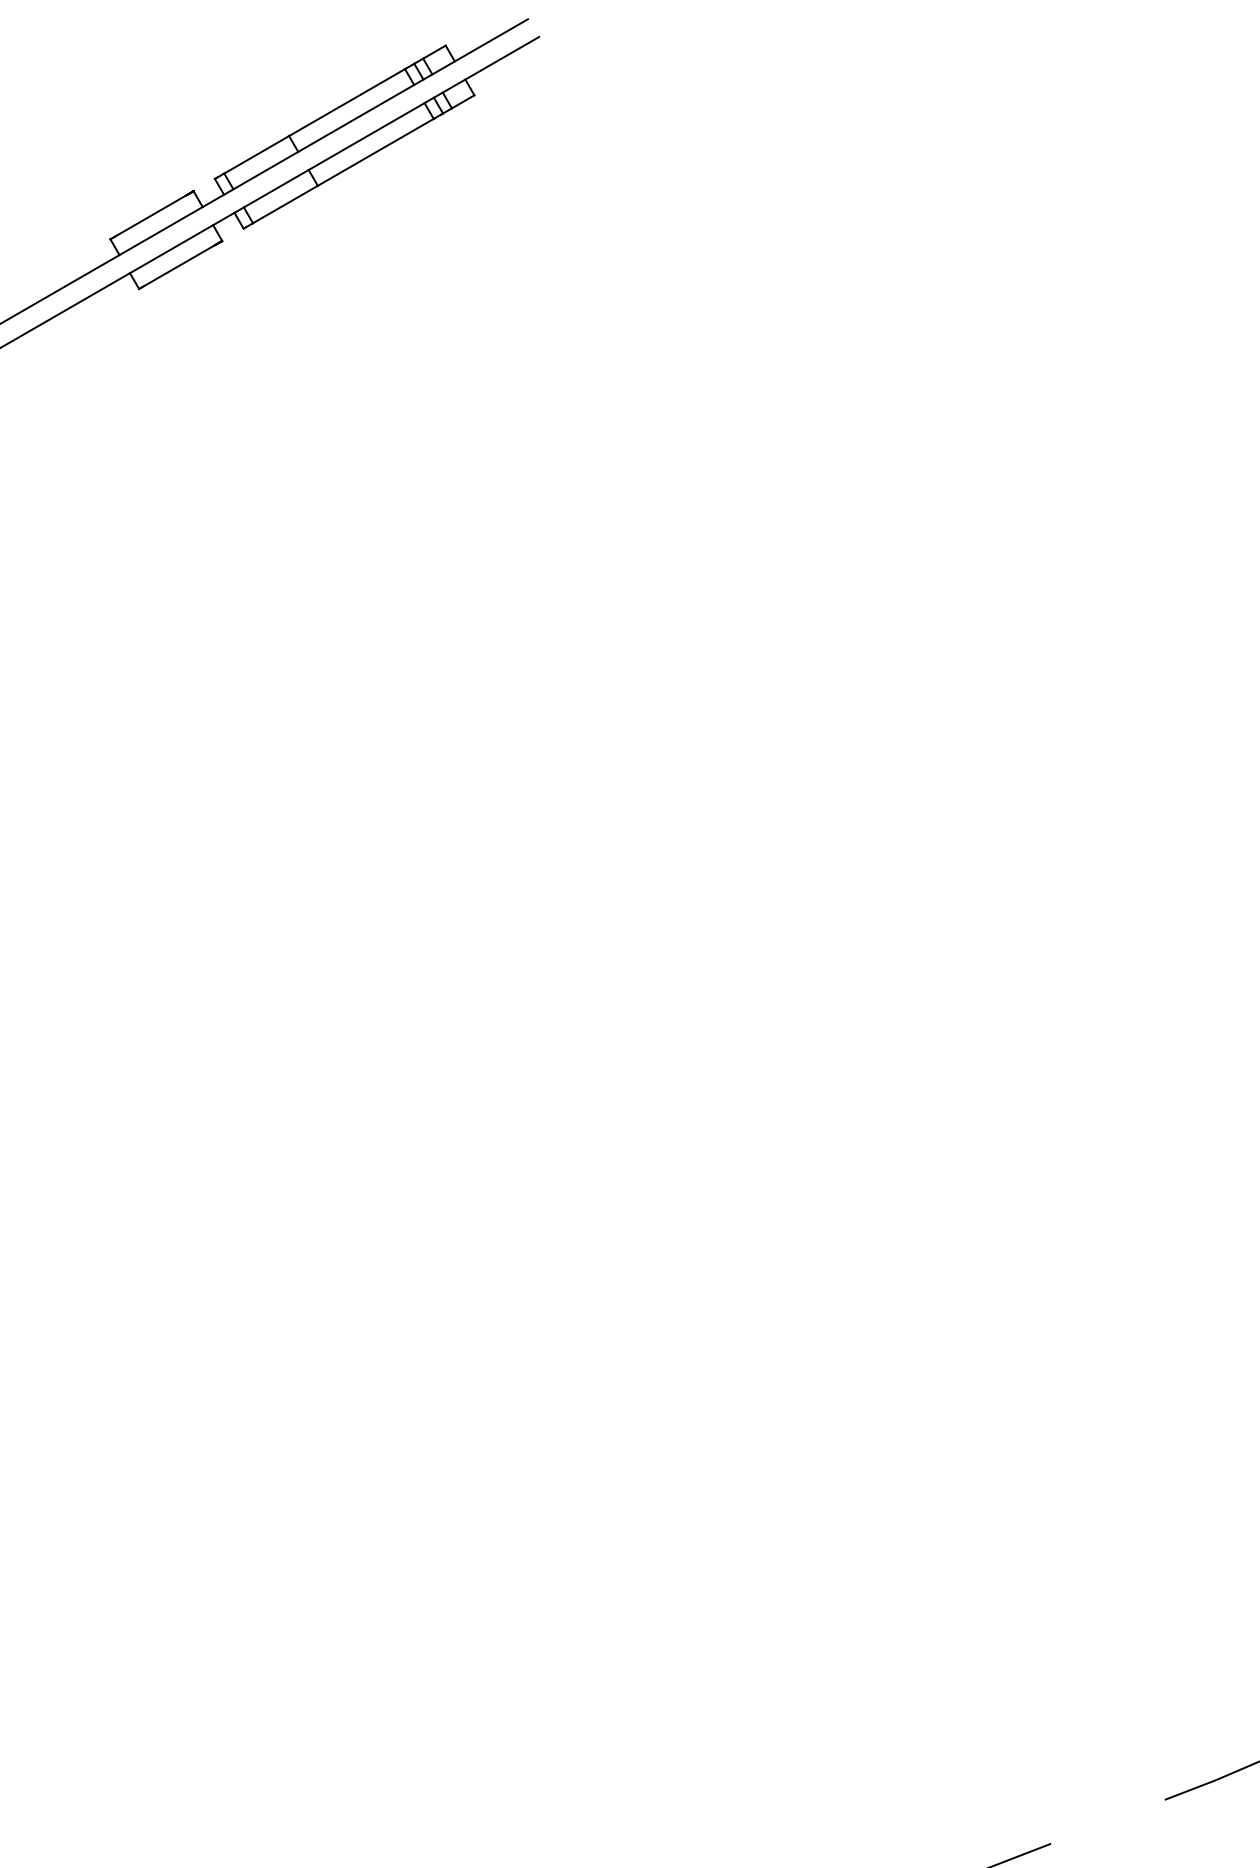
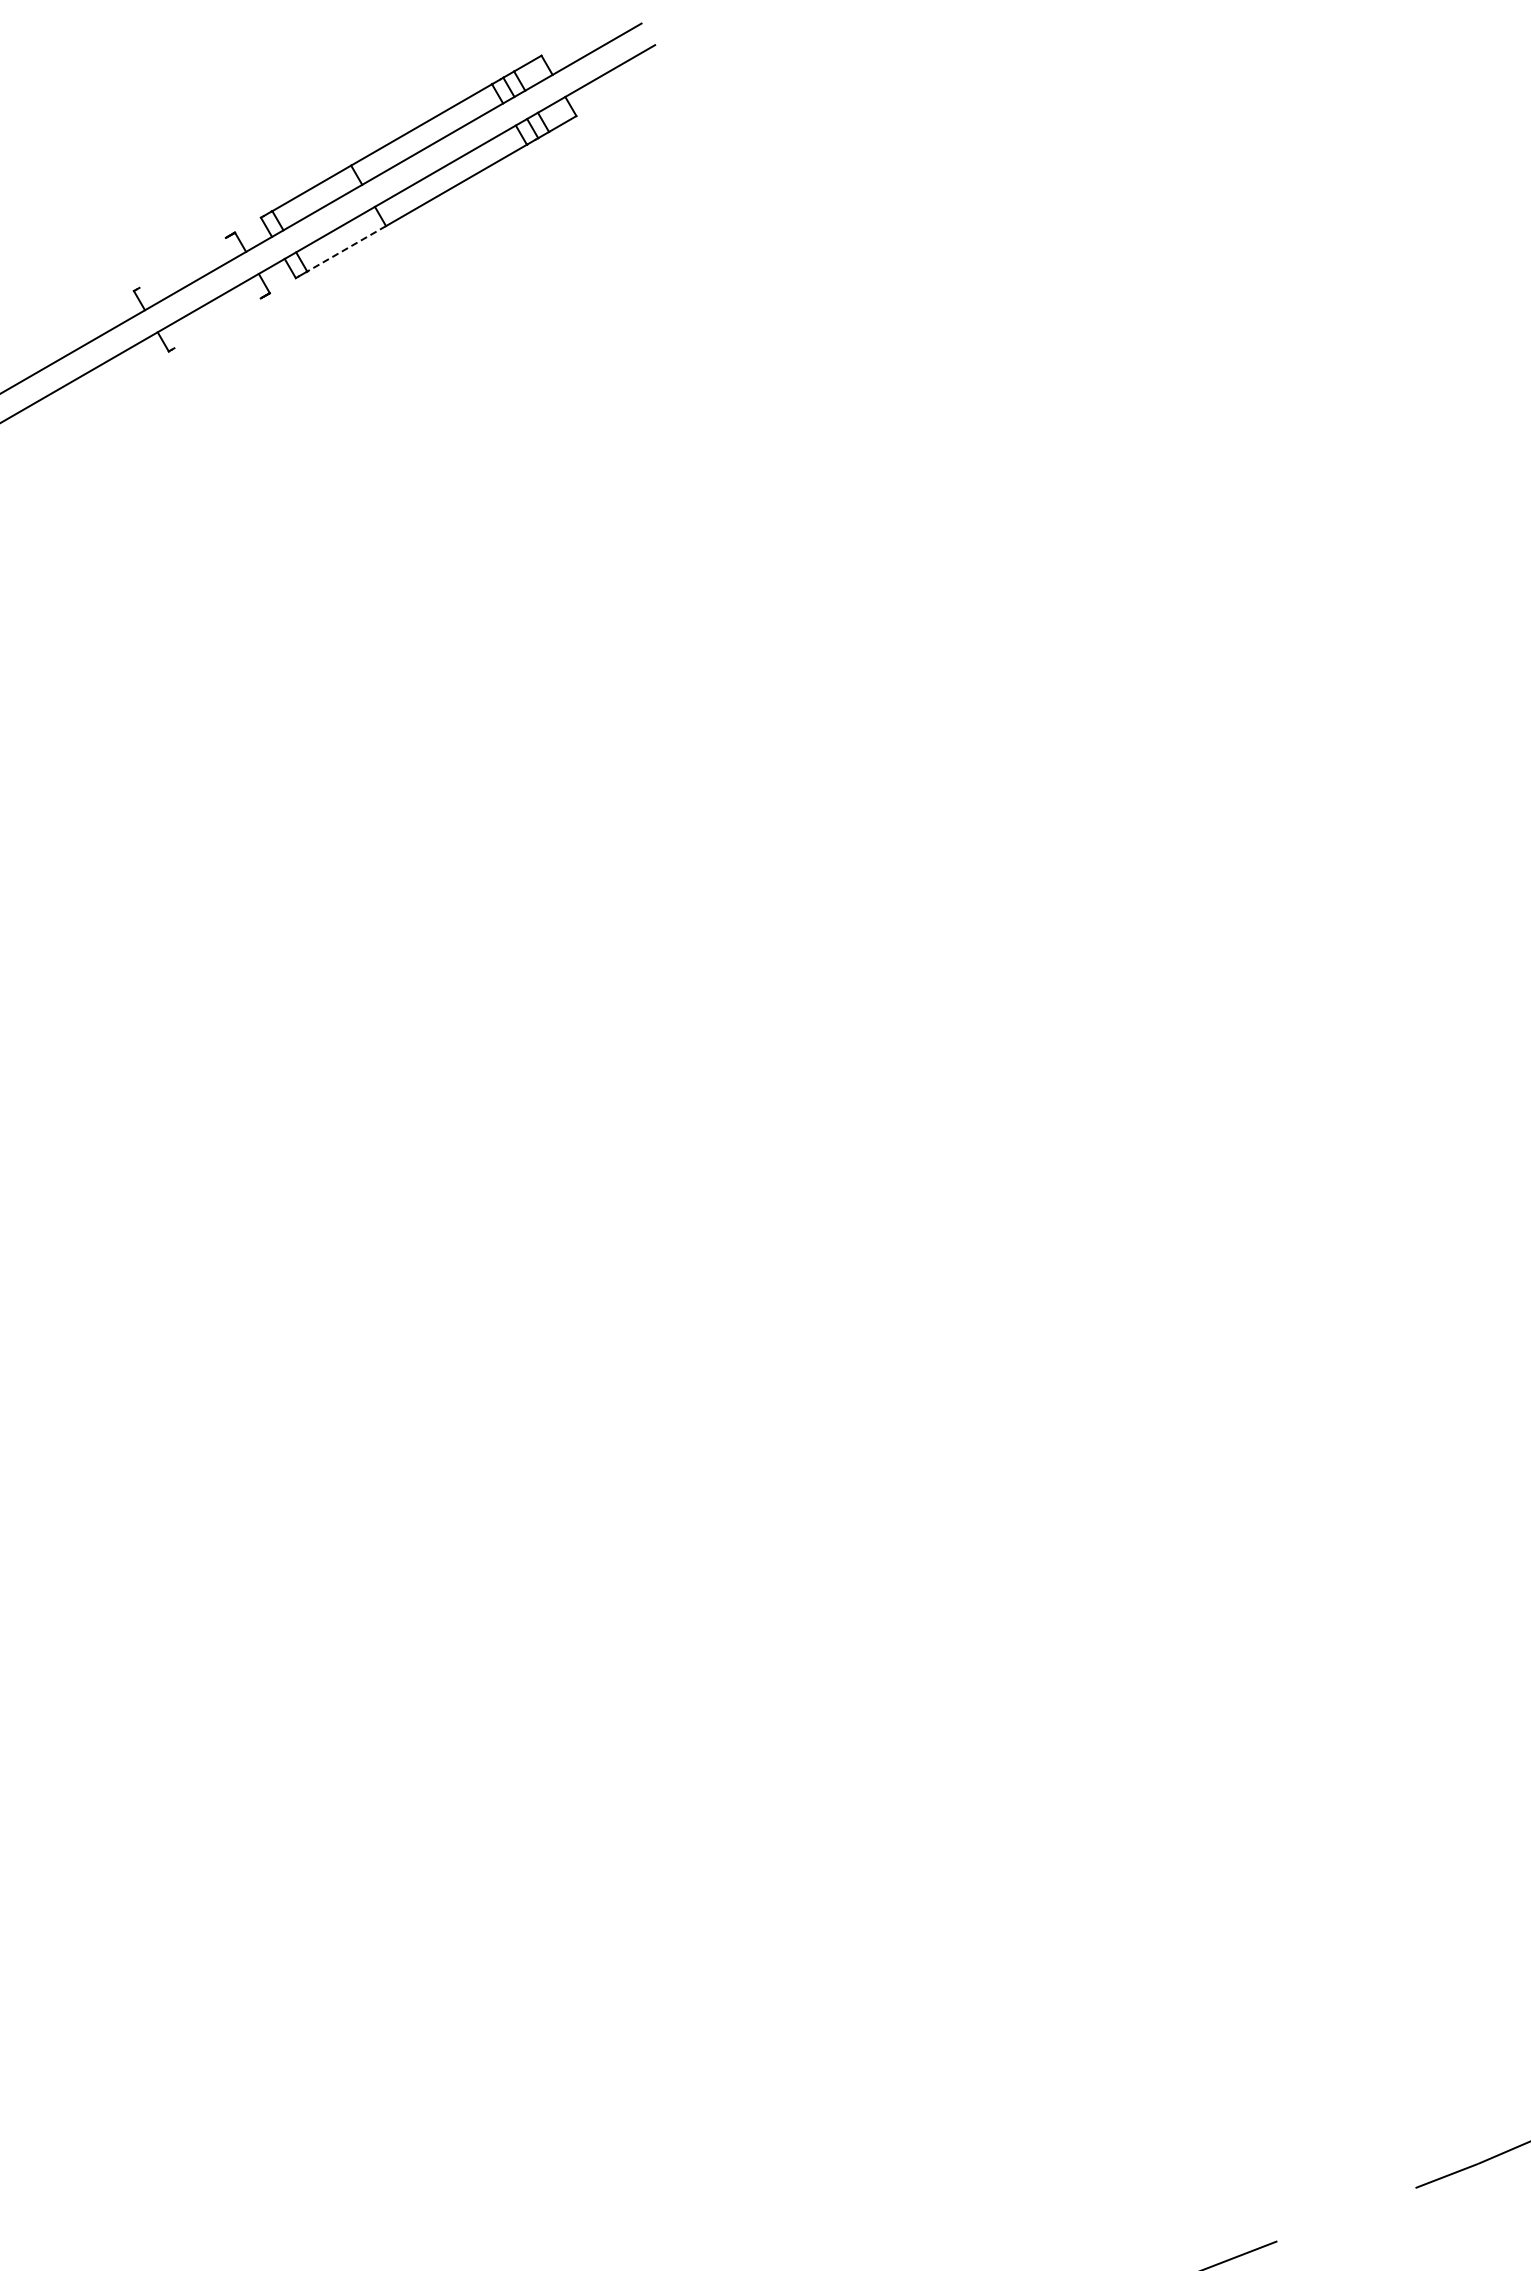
line: (285, 205) -> (346, 249), solid -> dashed
line: (150, 215) -> (182, 262), removed
line: (179, 265) -> (217, 323), removed

